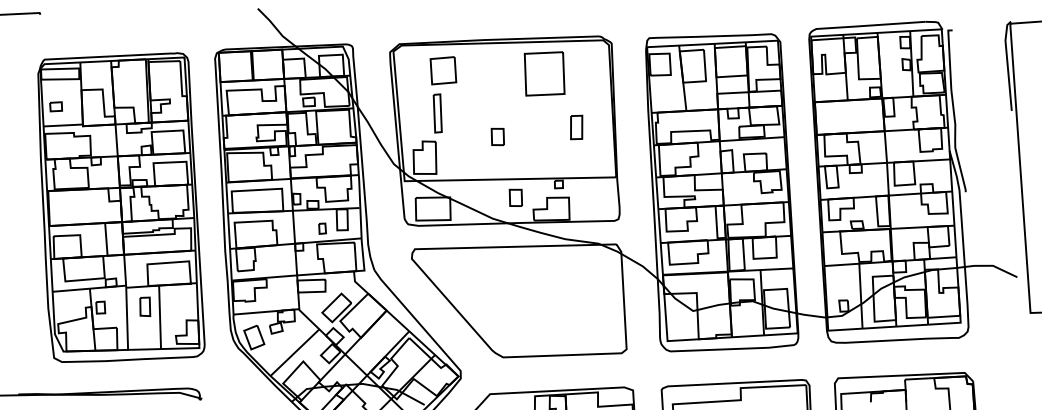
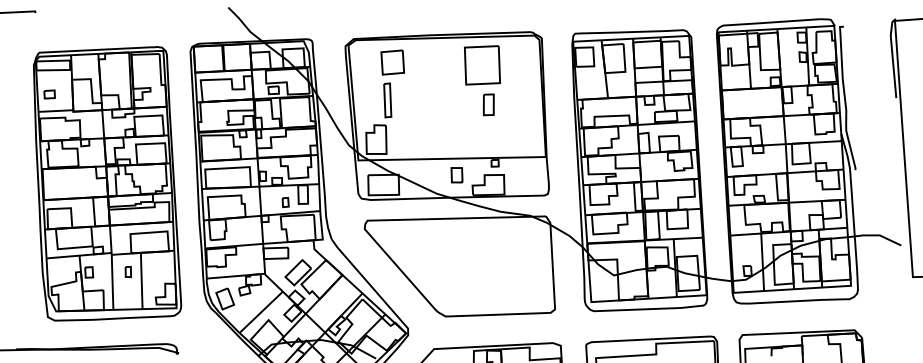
part: (576, 127) -> (488, 104), moved
part: (497, 137) -> (440, 121), removed
part: (144, 307) -> (127, 272), size x0.62

